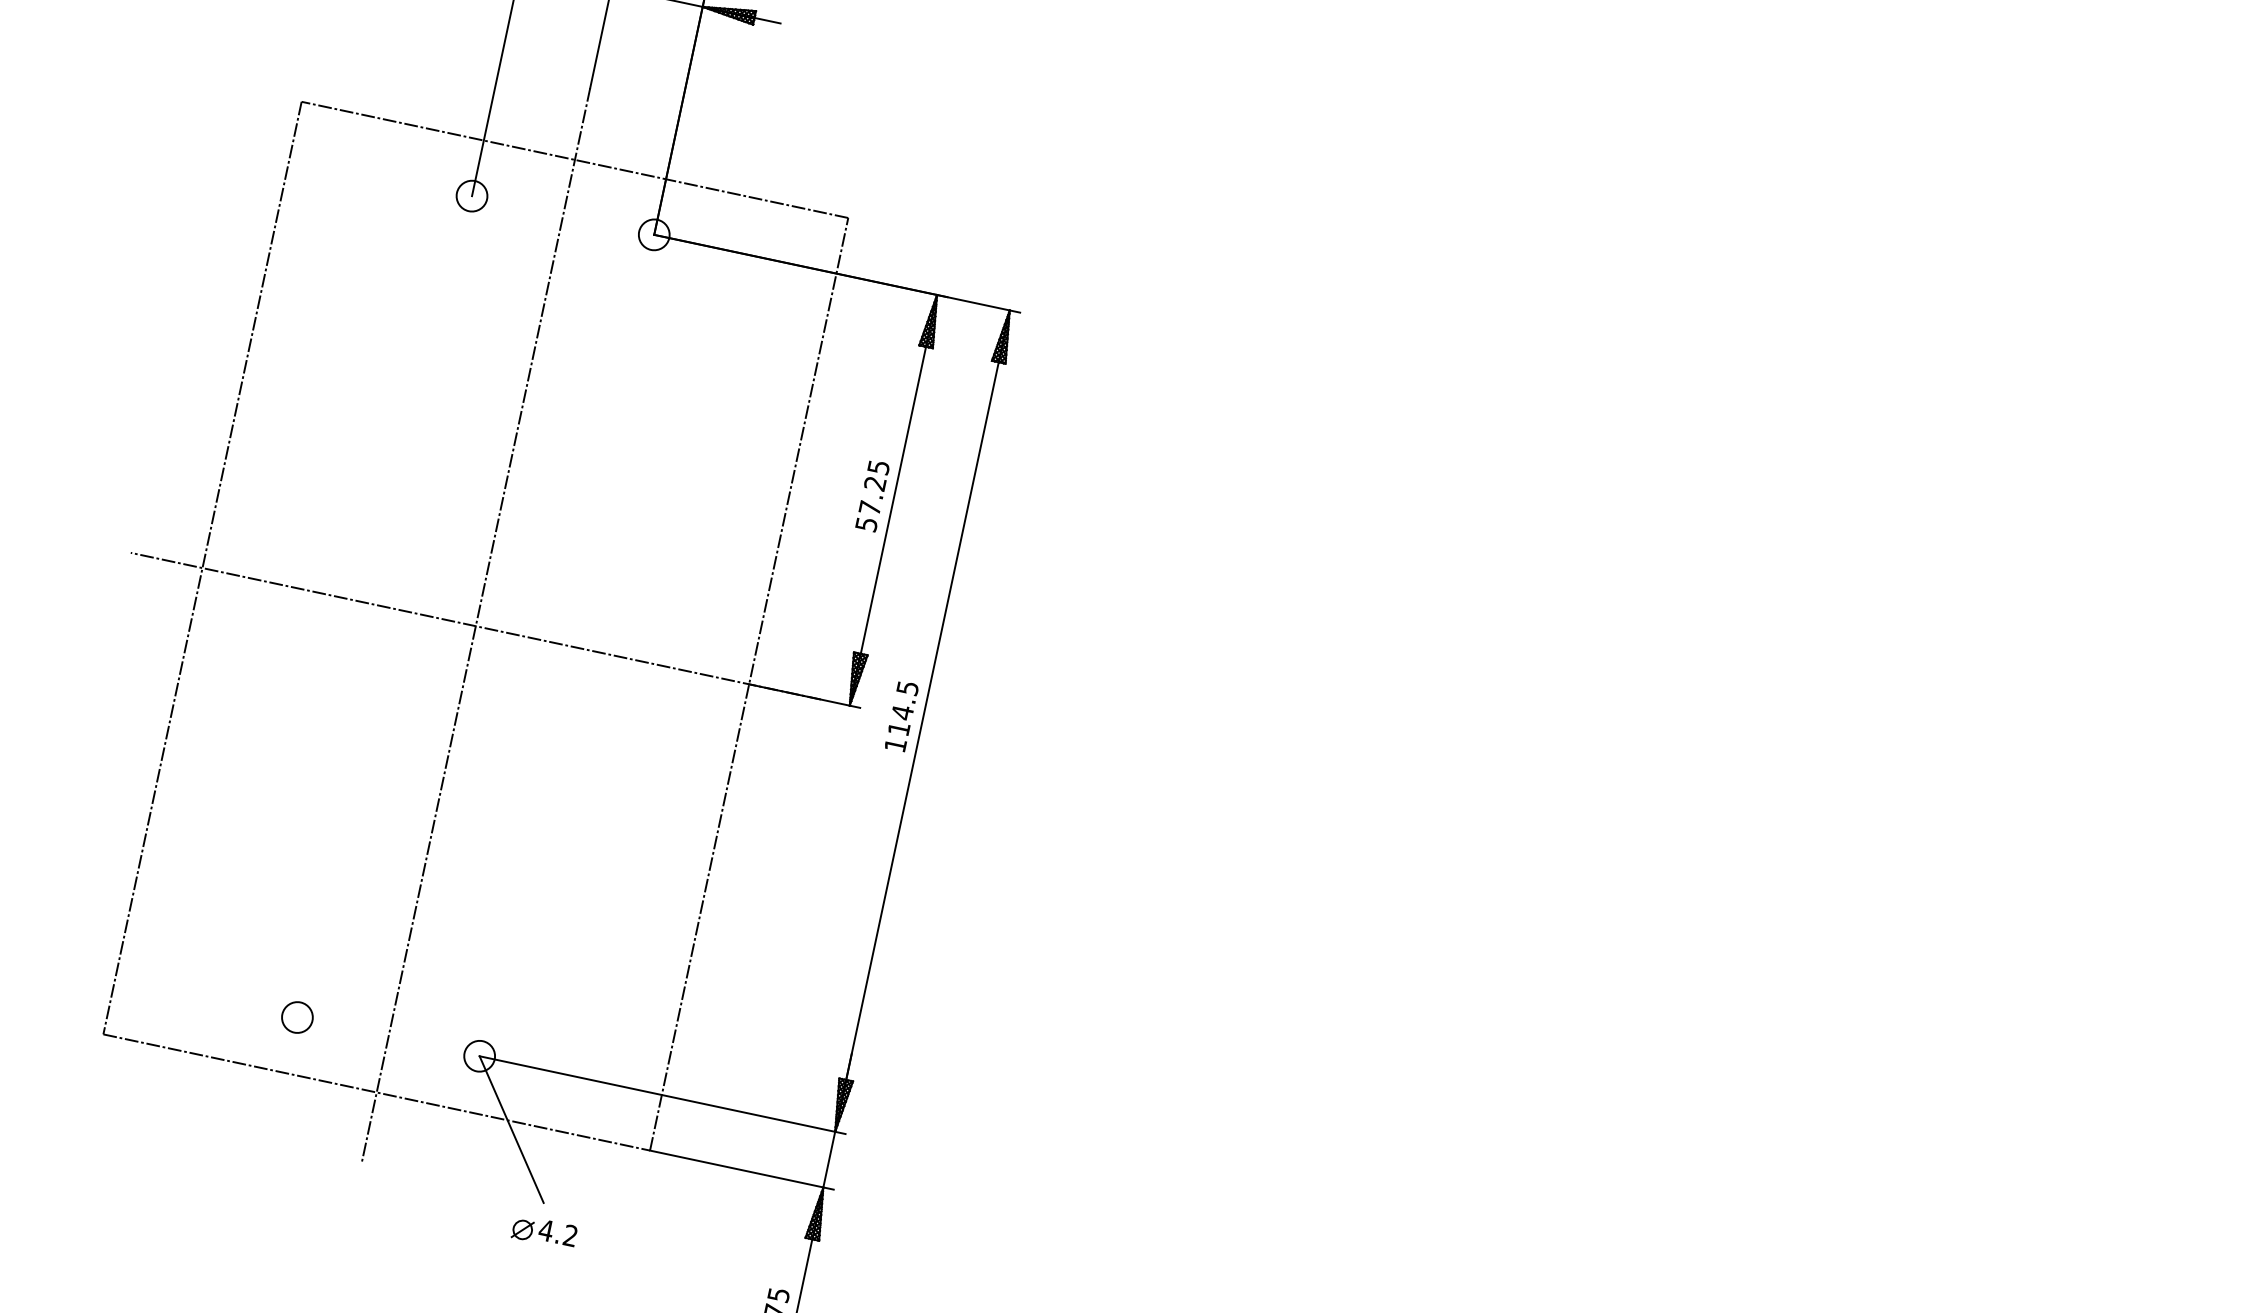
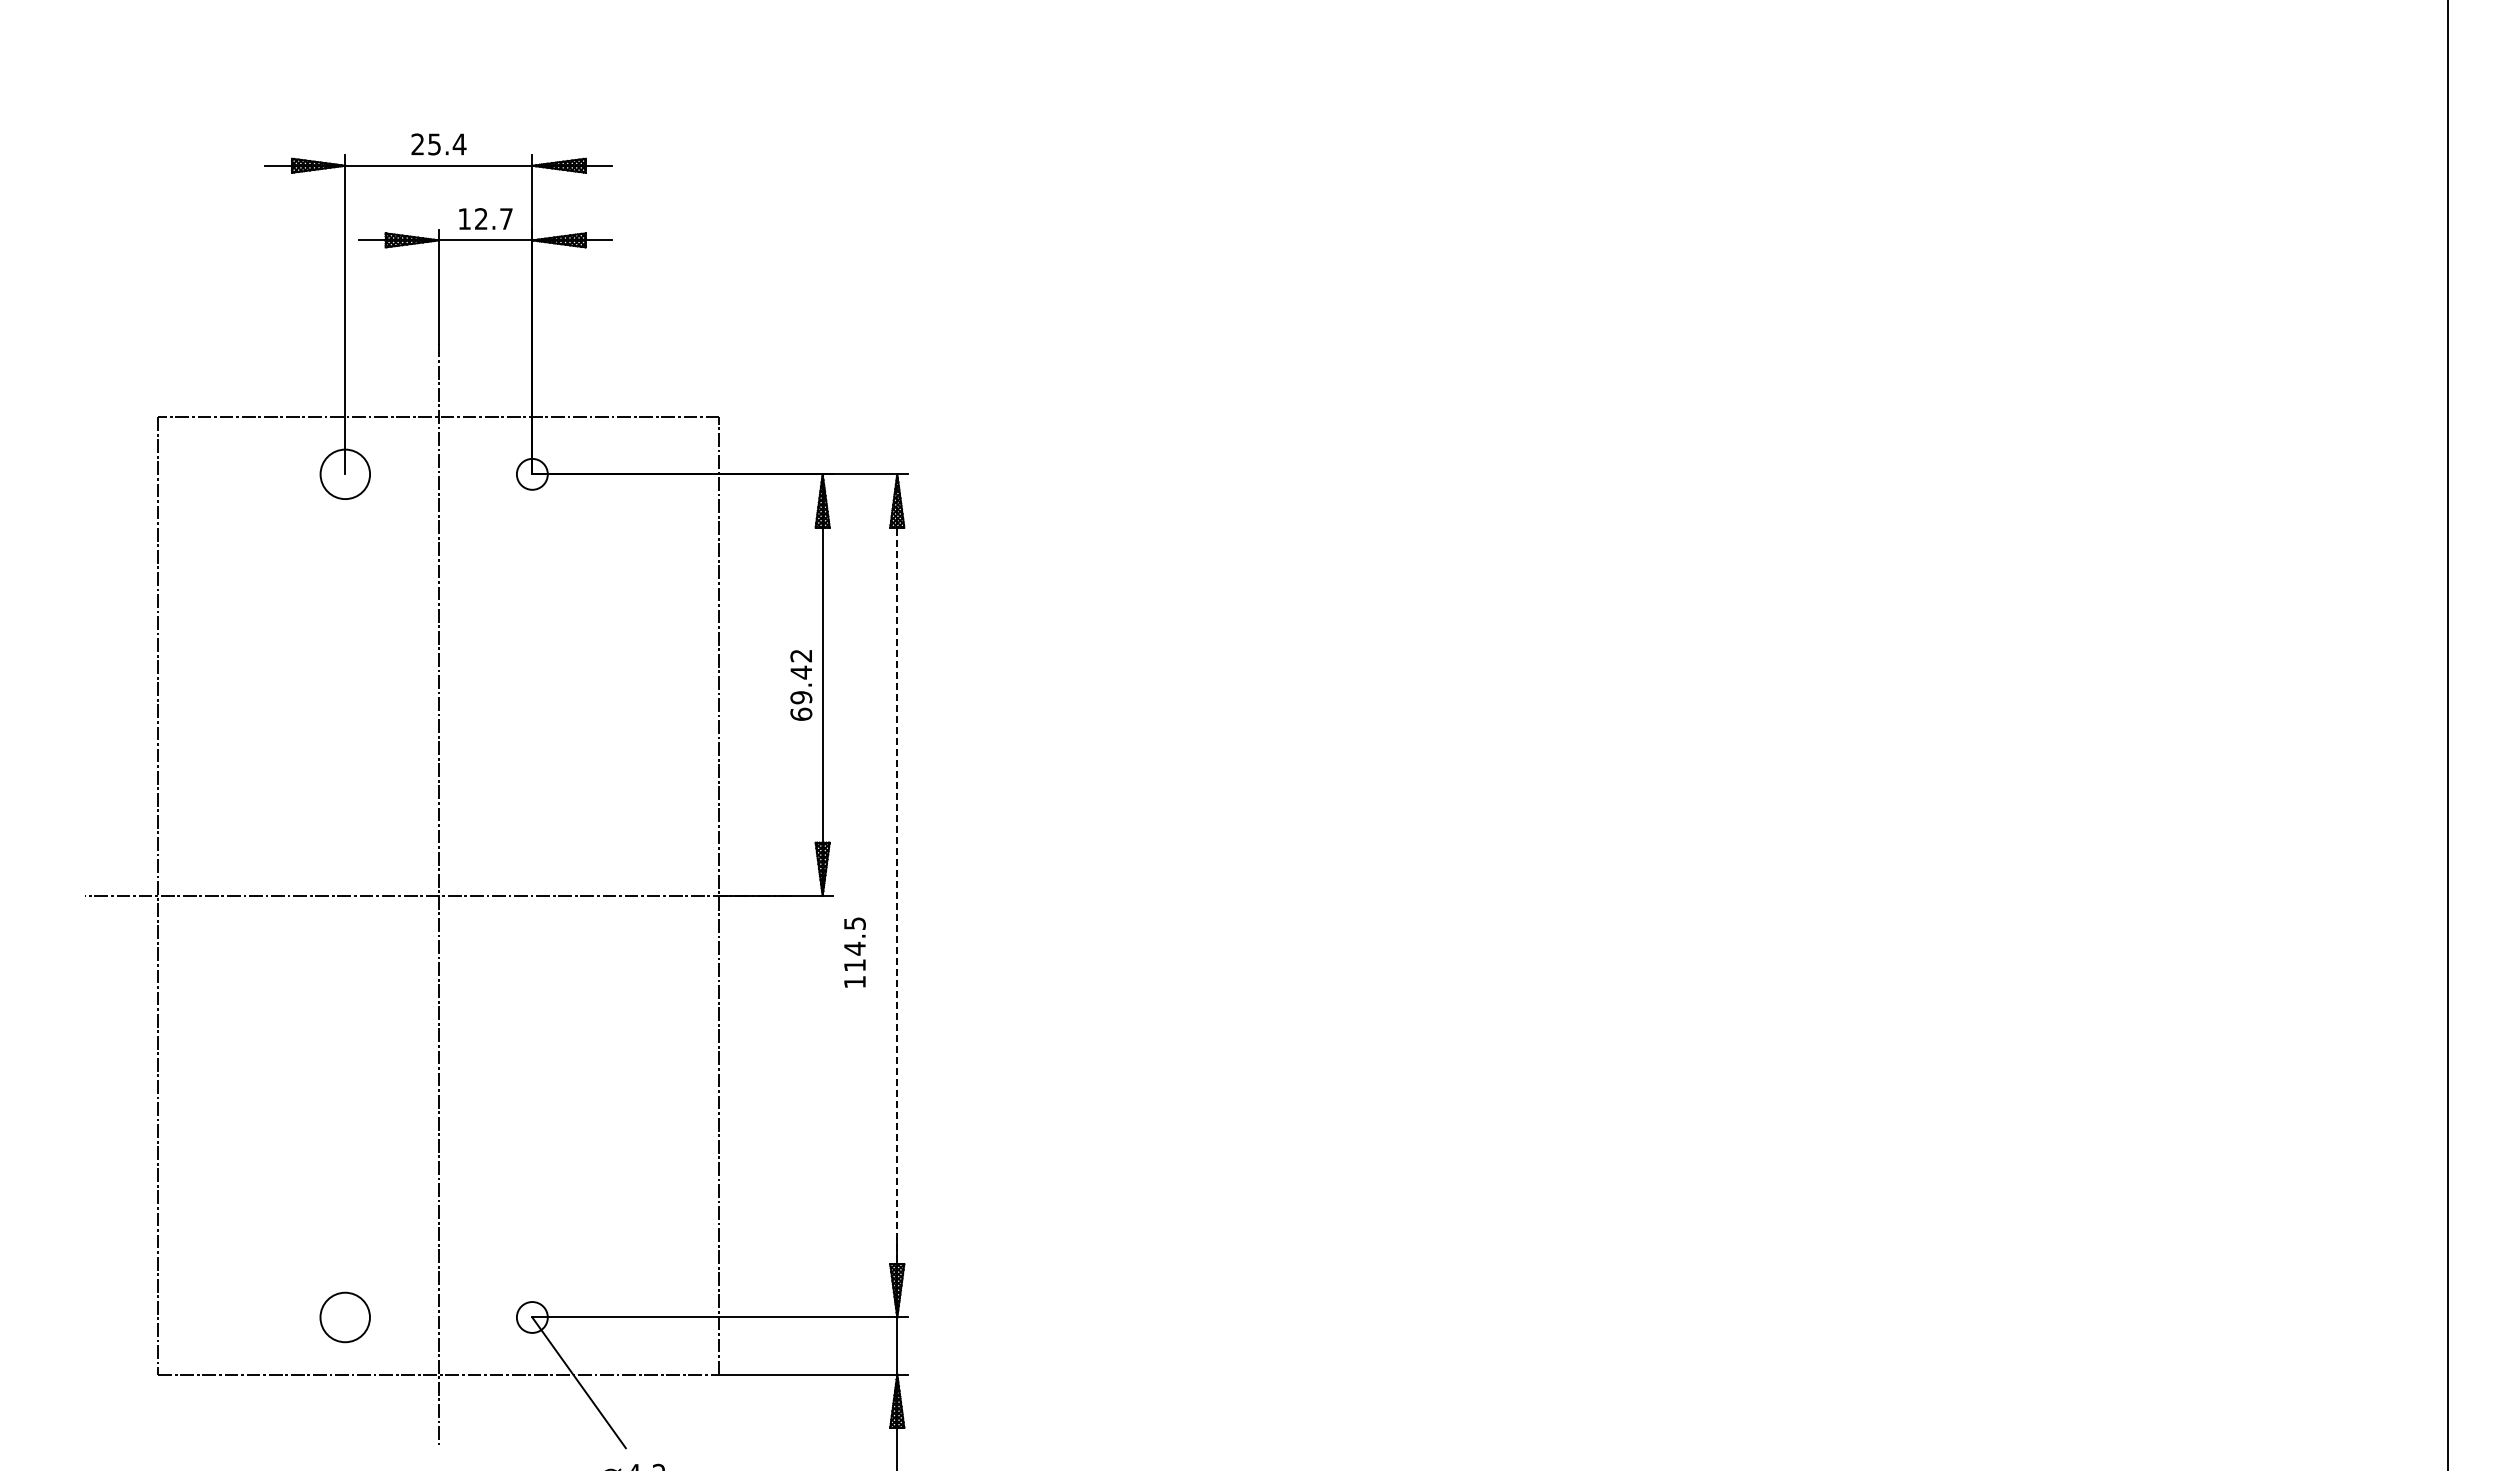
circle: (471, 195) -> (344, 473), size x1.6
text: (872, 495) -> (801, 684), 57.25 -> 69.42
text: (901, 716) -> (854, 952), moved
line: (922, 720) -> (897, 895), solid -> dashed
circle: (297, 1017) -> (345, 1317), size x1.6

